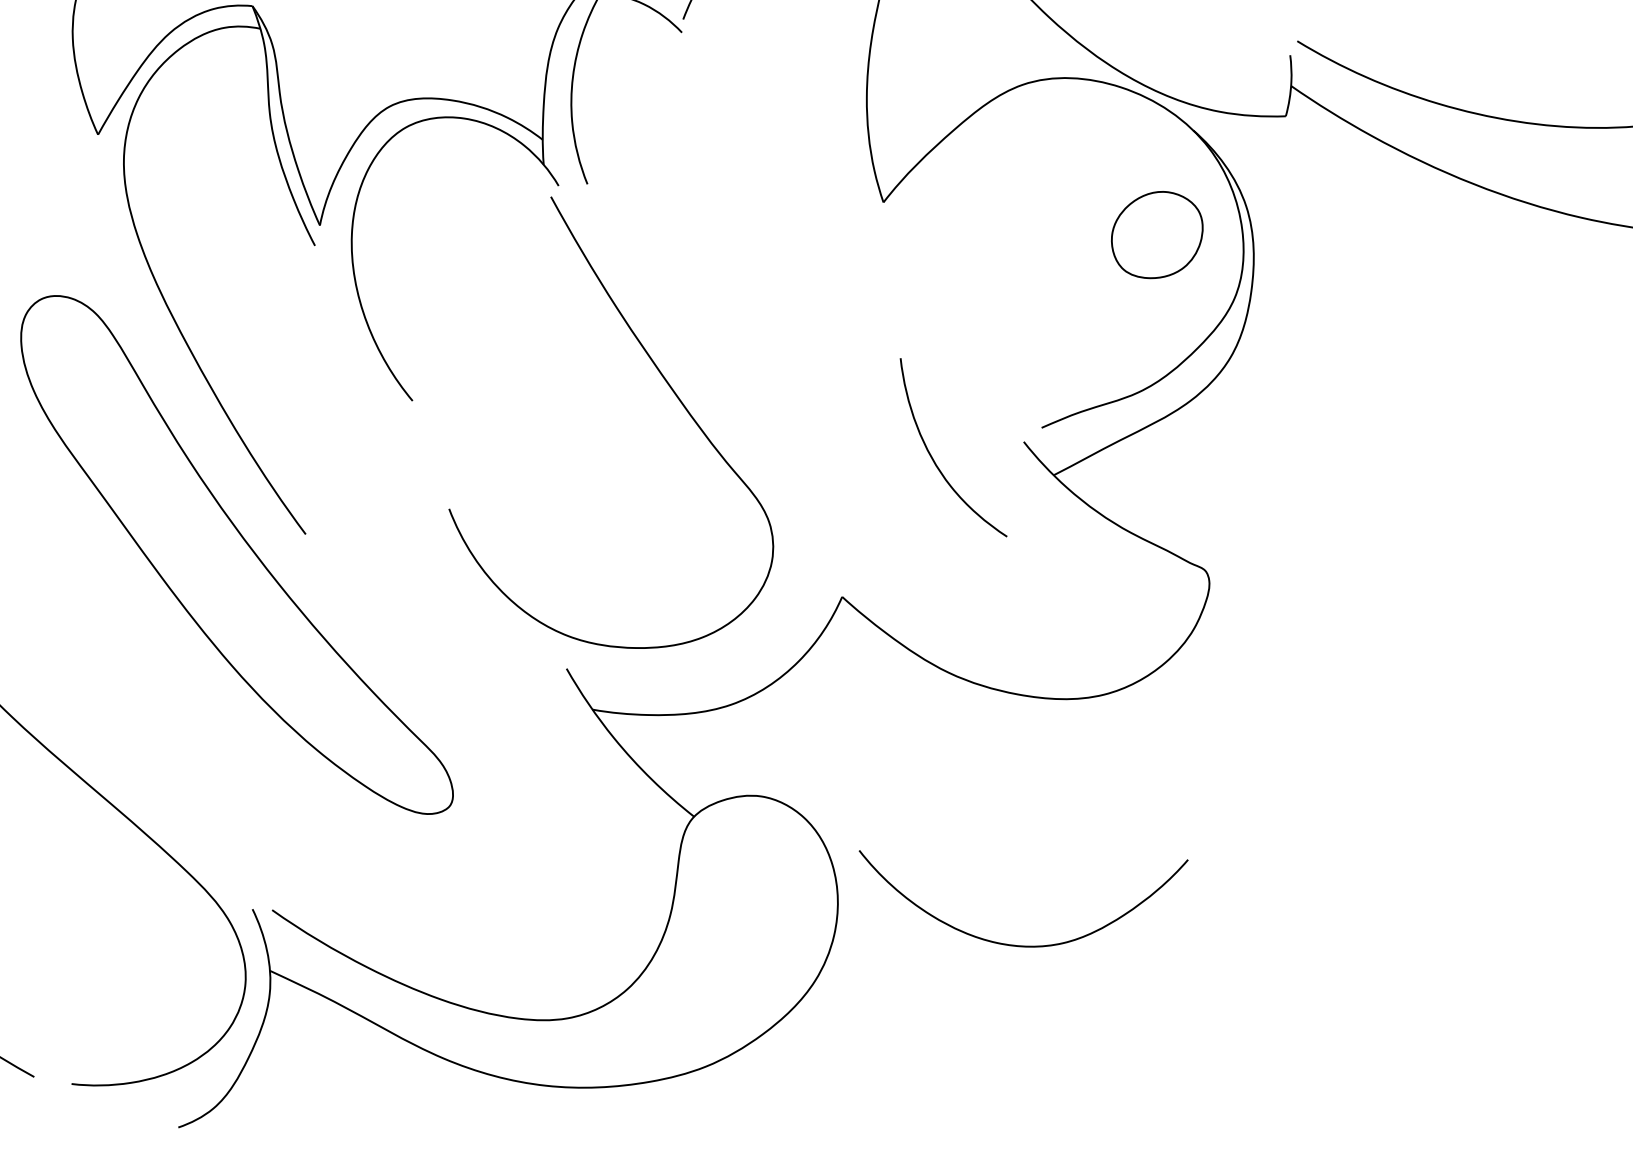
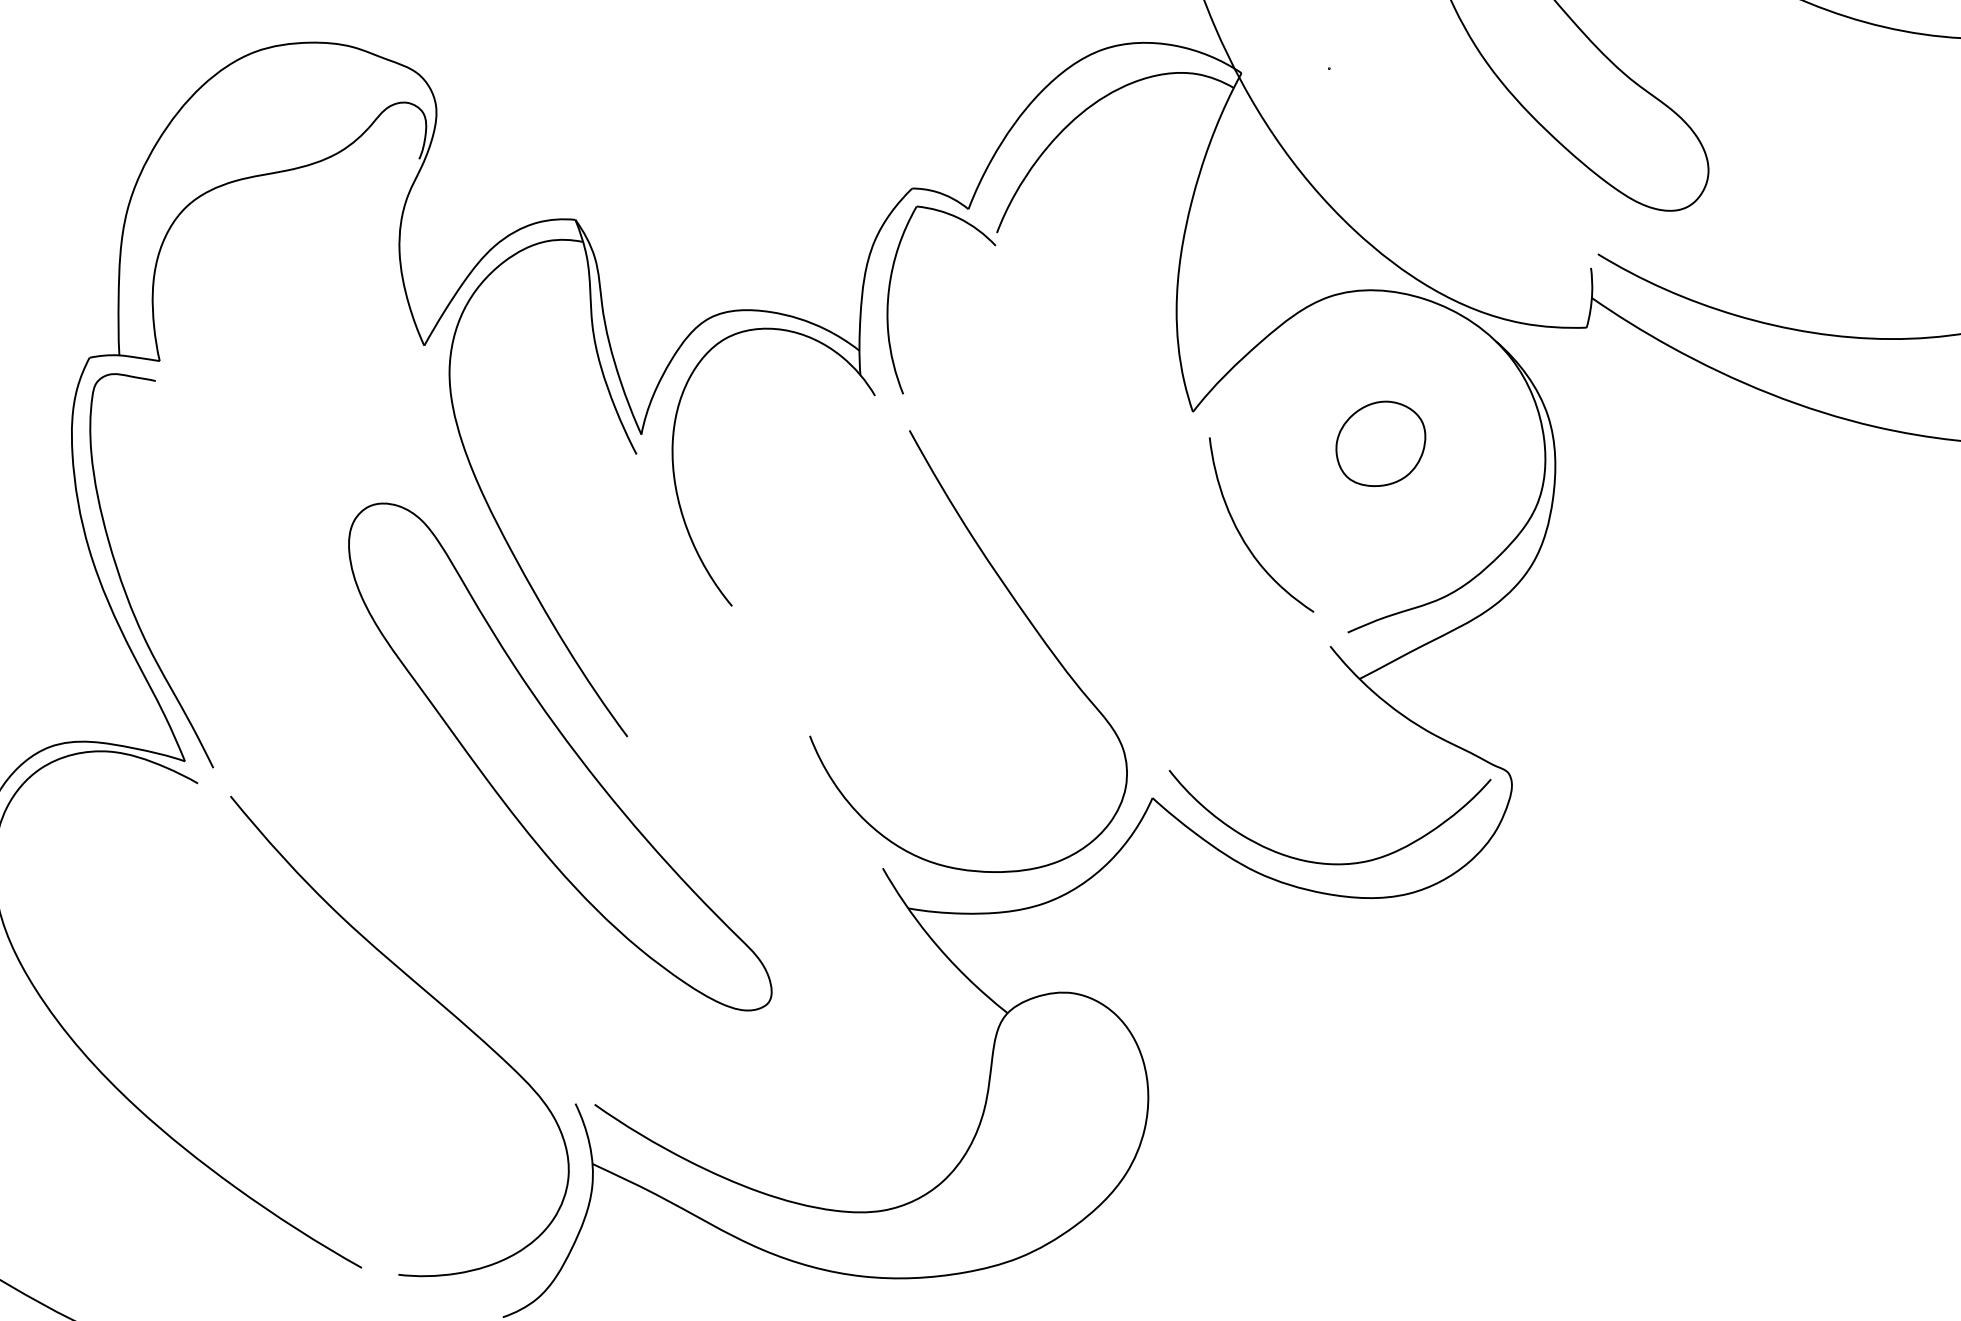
part: (1156, 234) -> (1380, 443), moved
curve: (665, 381) -> (1021, 611), moved
curve: (933, 457) -> (1241, 534), moved
curve: (1017, 944) -> (1324, 862), moved

